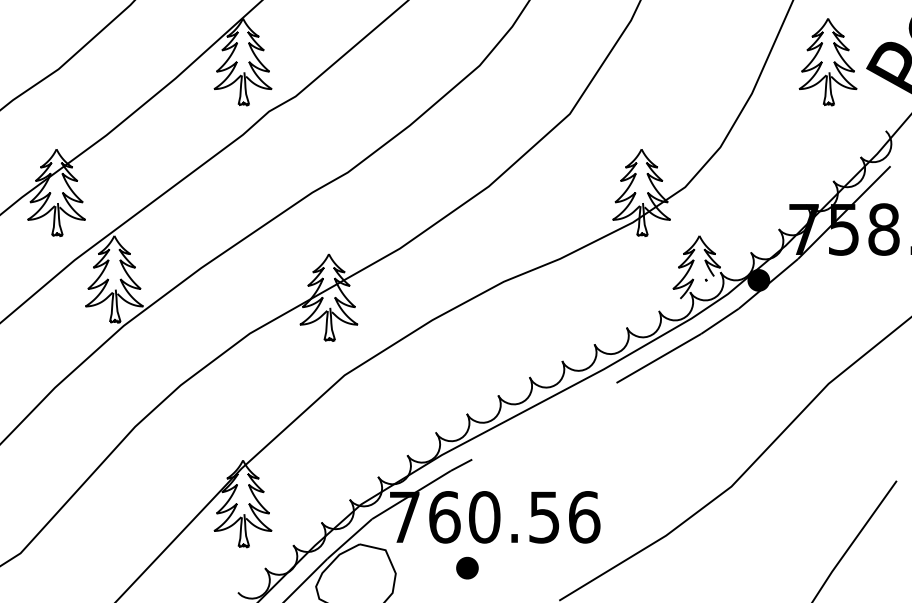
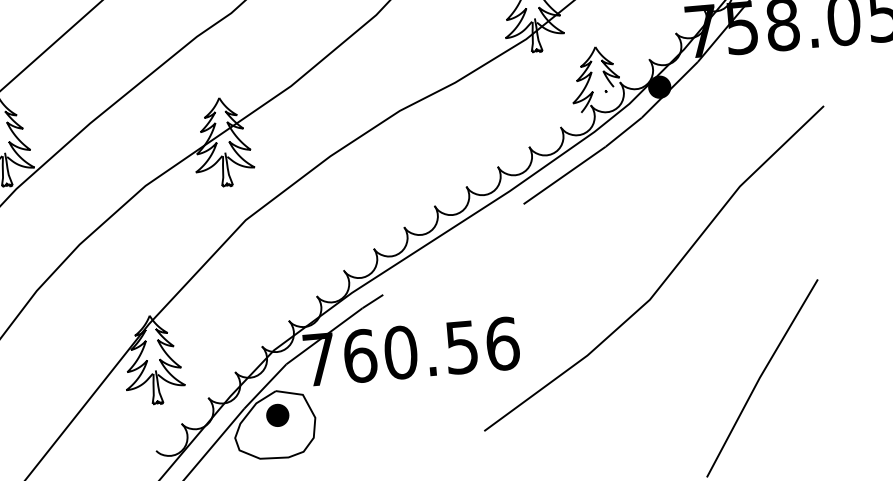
part: (467, 567) -> (277, 414), moved

